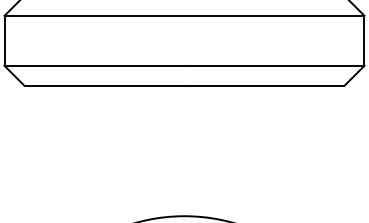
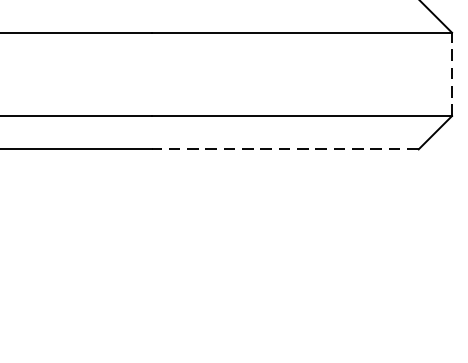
line: (364, 40) -> (452, 73), solid -> dashed
line: (264, 85) -> (285, 148), solid -> dashed

